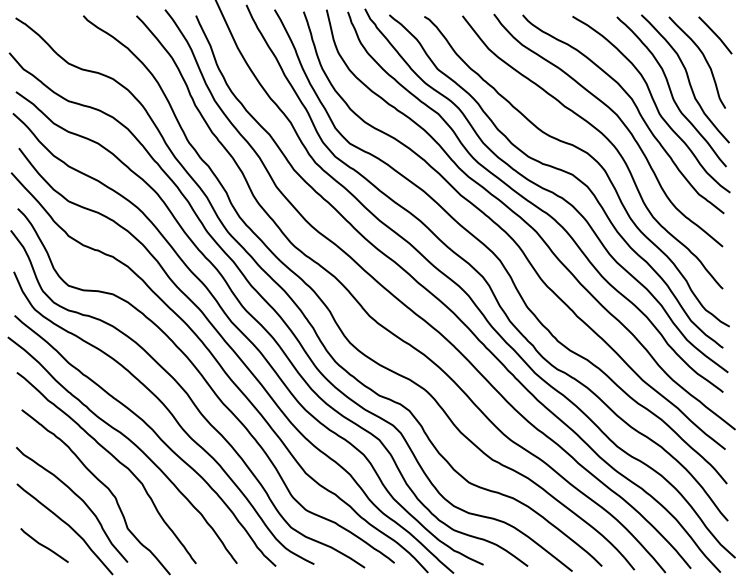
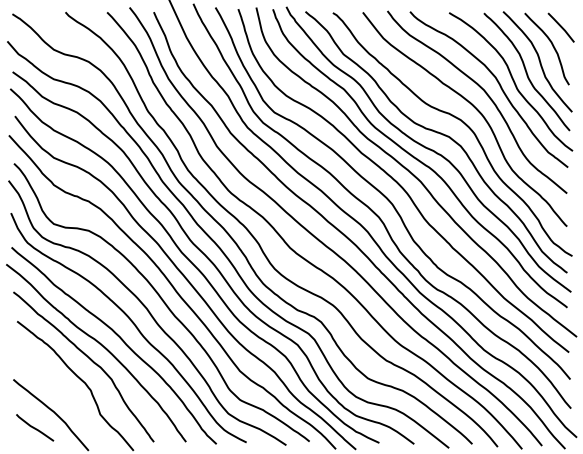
curve: (78, 497) -> (61, 390), removed

